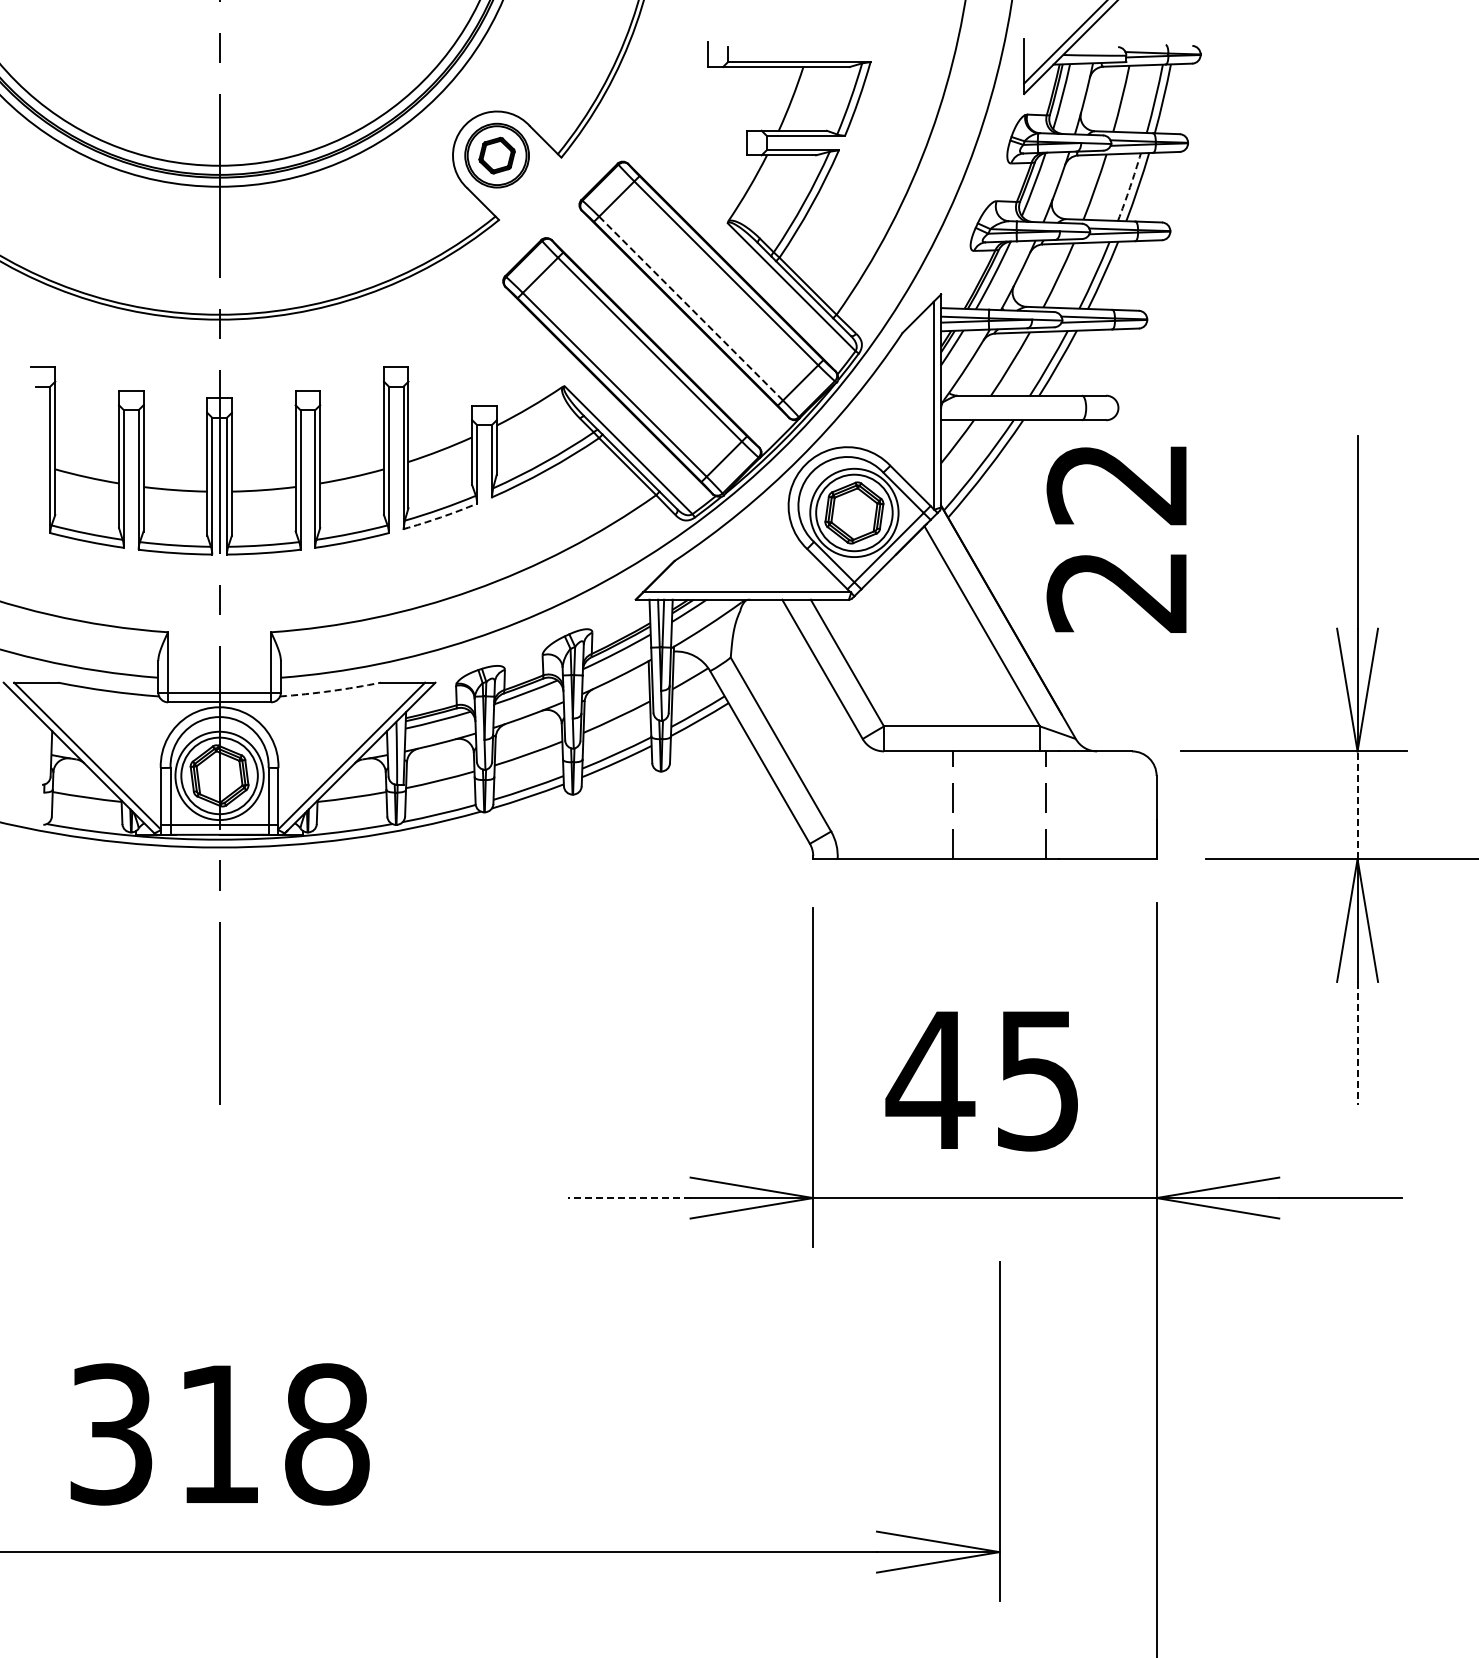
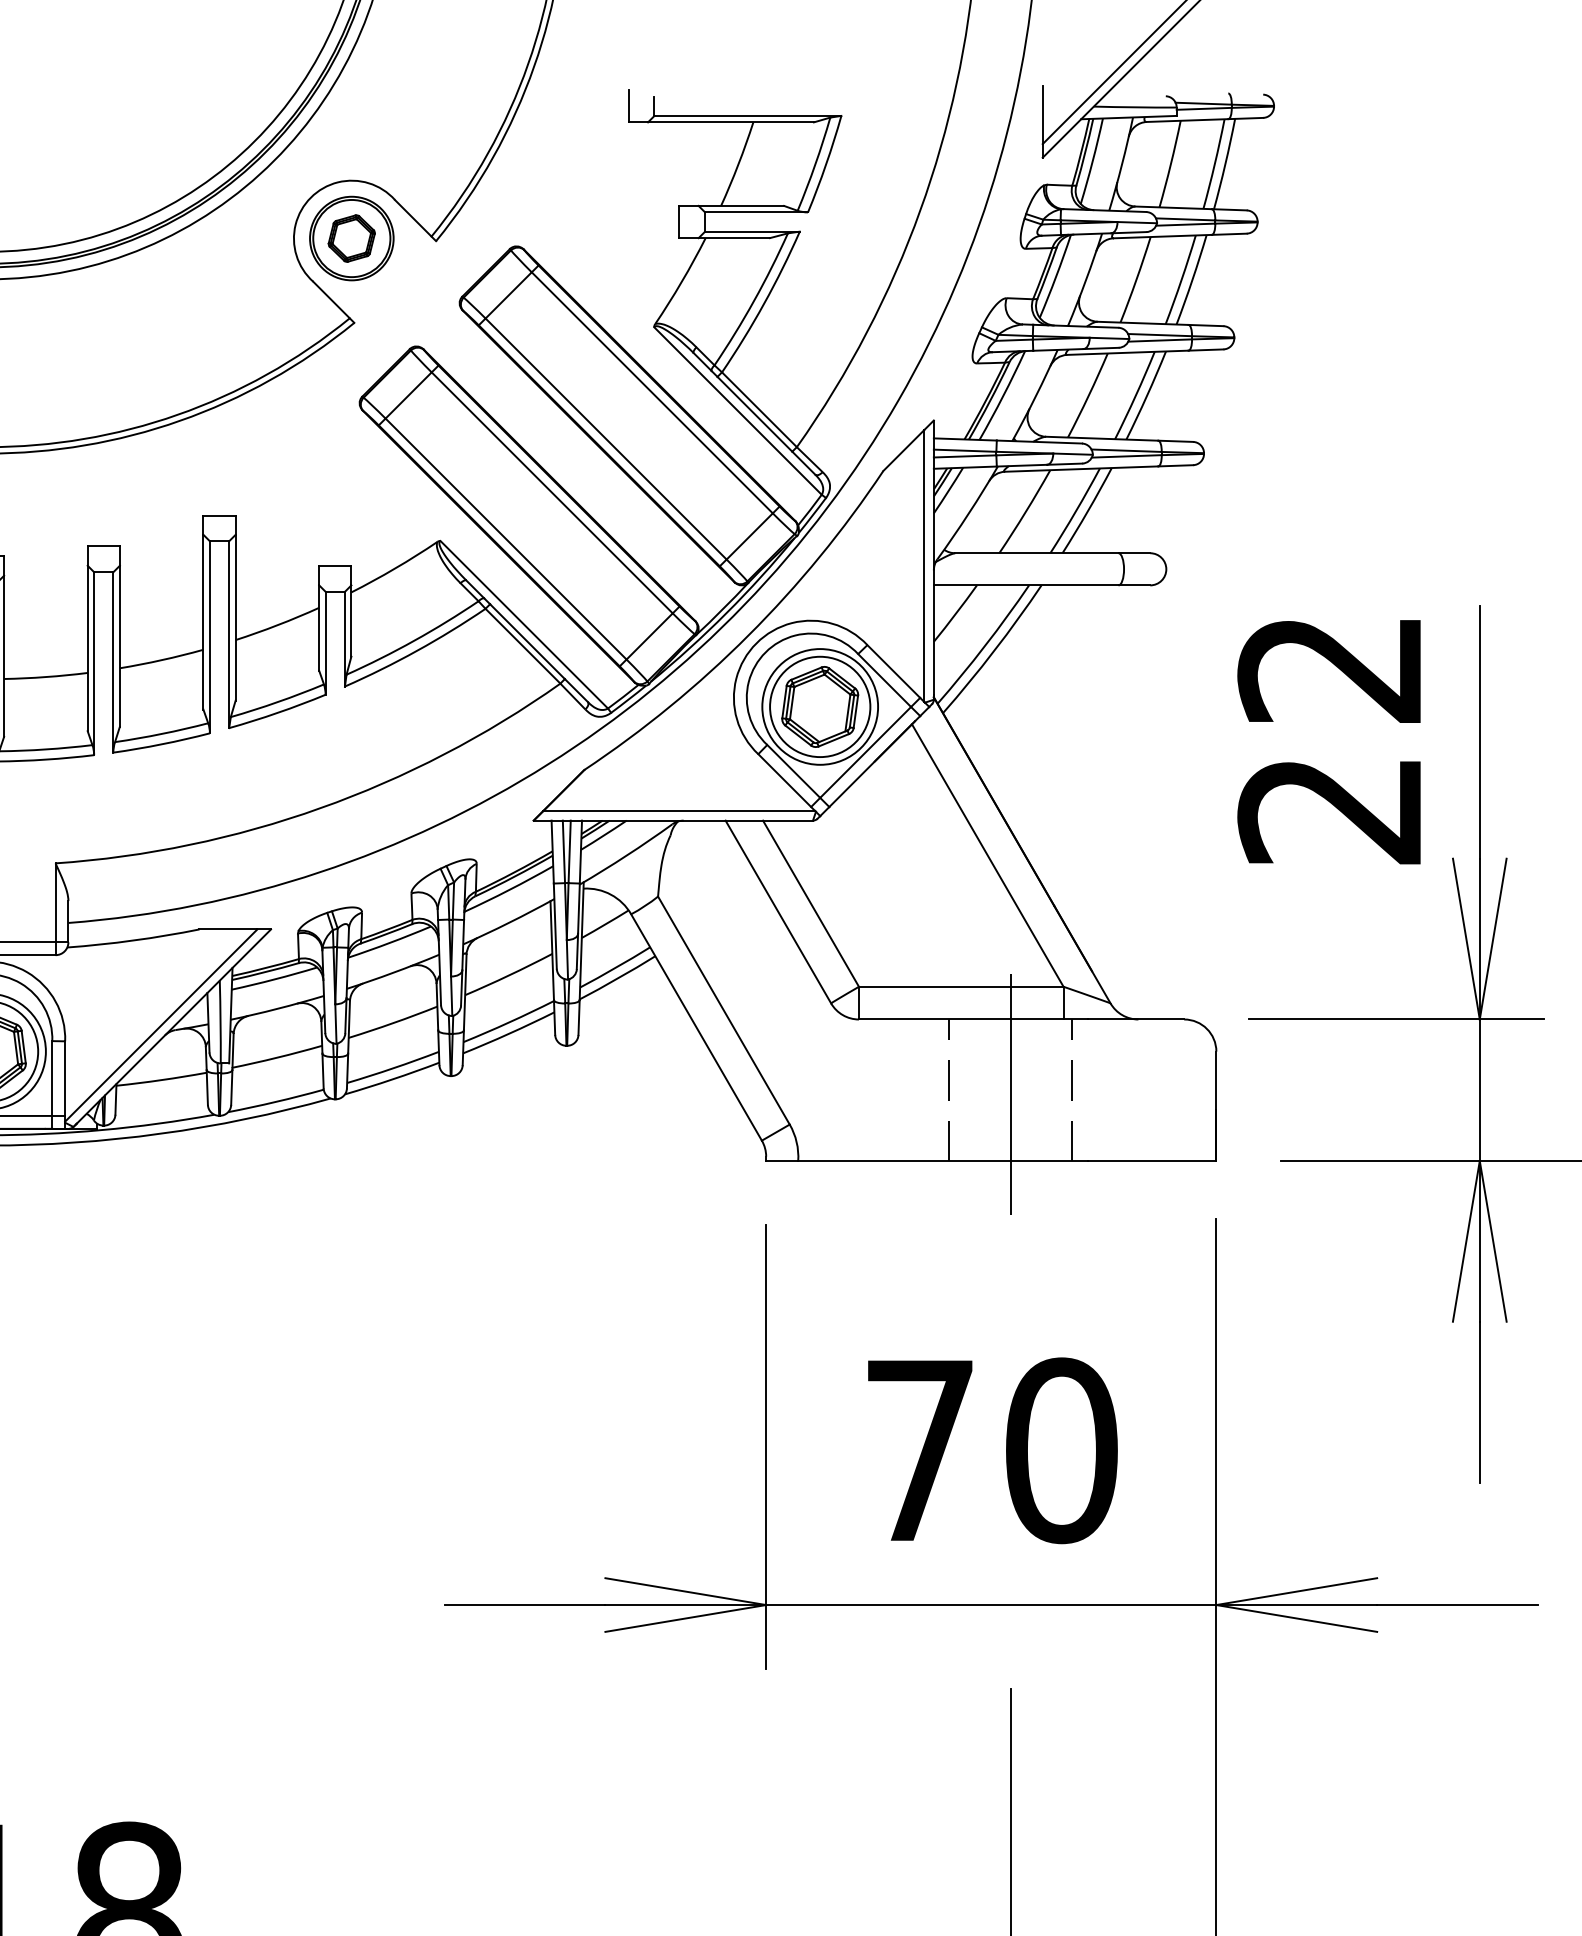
arc: (1130, 187) -> (1182, 280), dashed -> solid
line: (691, 308) -> (606, 438), dashed -> solid
arc: (440, 517) -> (277, 712), dashed -> solid
text: (1116, 539) -> (1328, 741), moved
arc: (330, 691) -> (133, 940), dashed -> solid
line: (999, 802) -> (1010, 1086), added
line: (1357, 805) -> (1479, 1090), dashed -> solid
line: (1357, 1043) -> (1479, 1402), dashed -> solid
text: (983, 1080) -> (989, 1450), 45 -> 70
line: (628, 1198) -> (524, 1605), dashed -> solid

